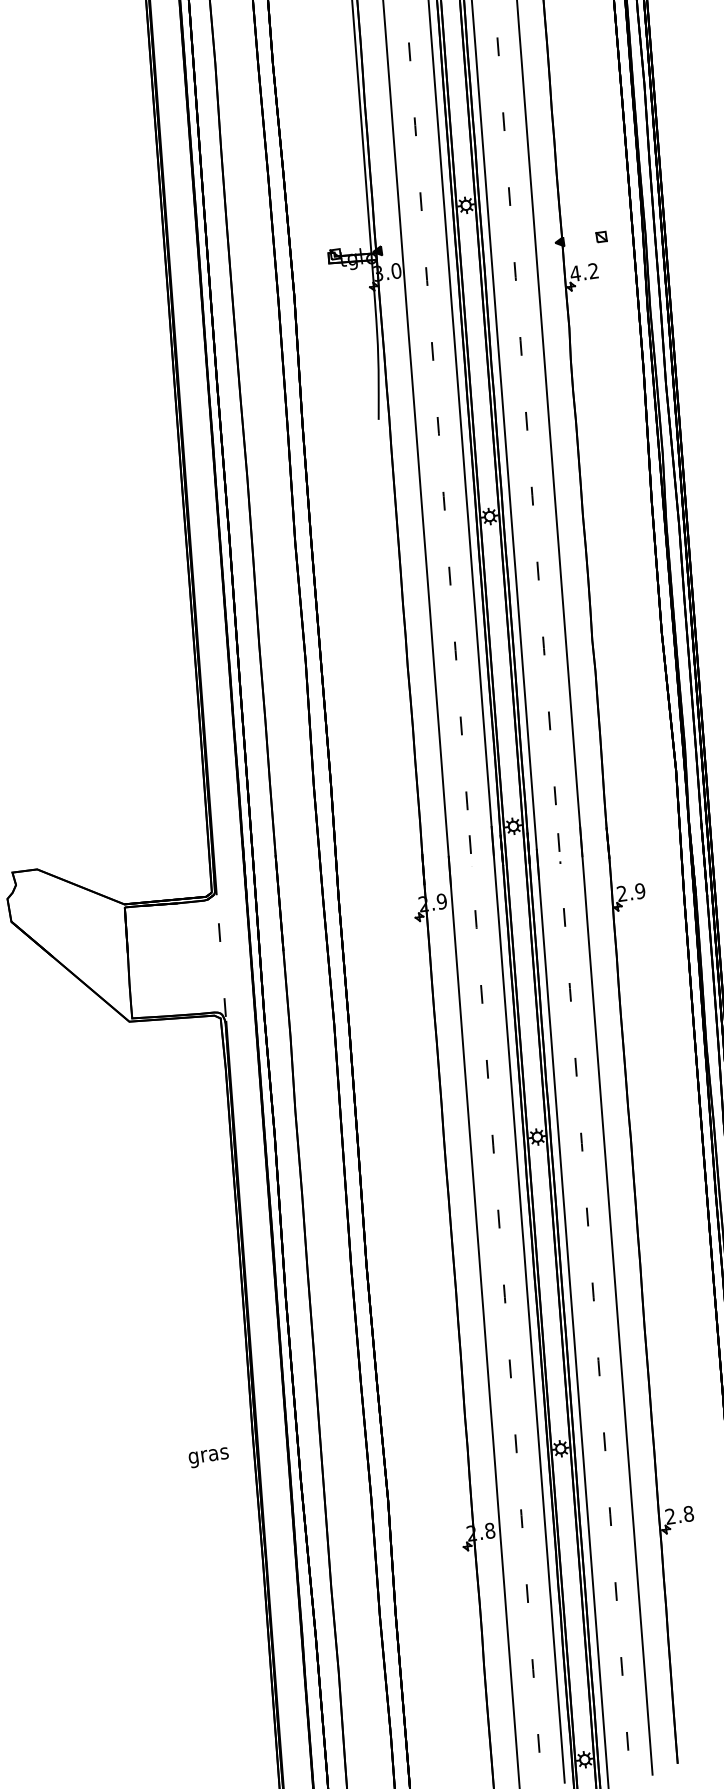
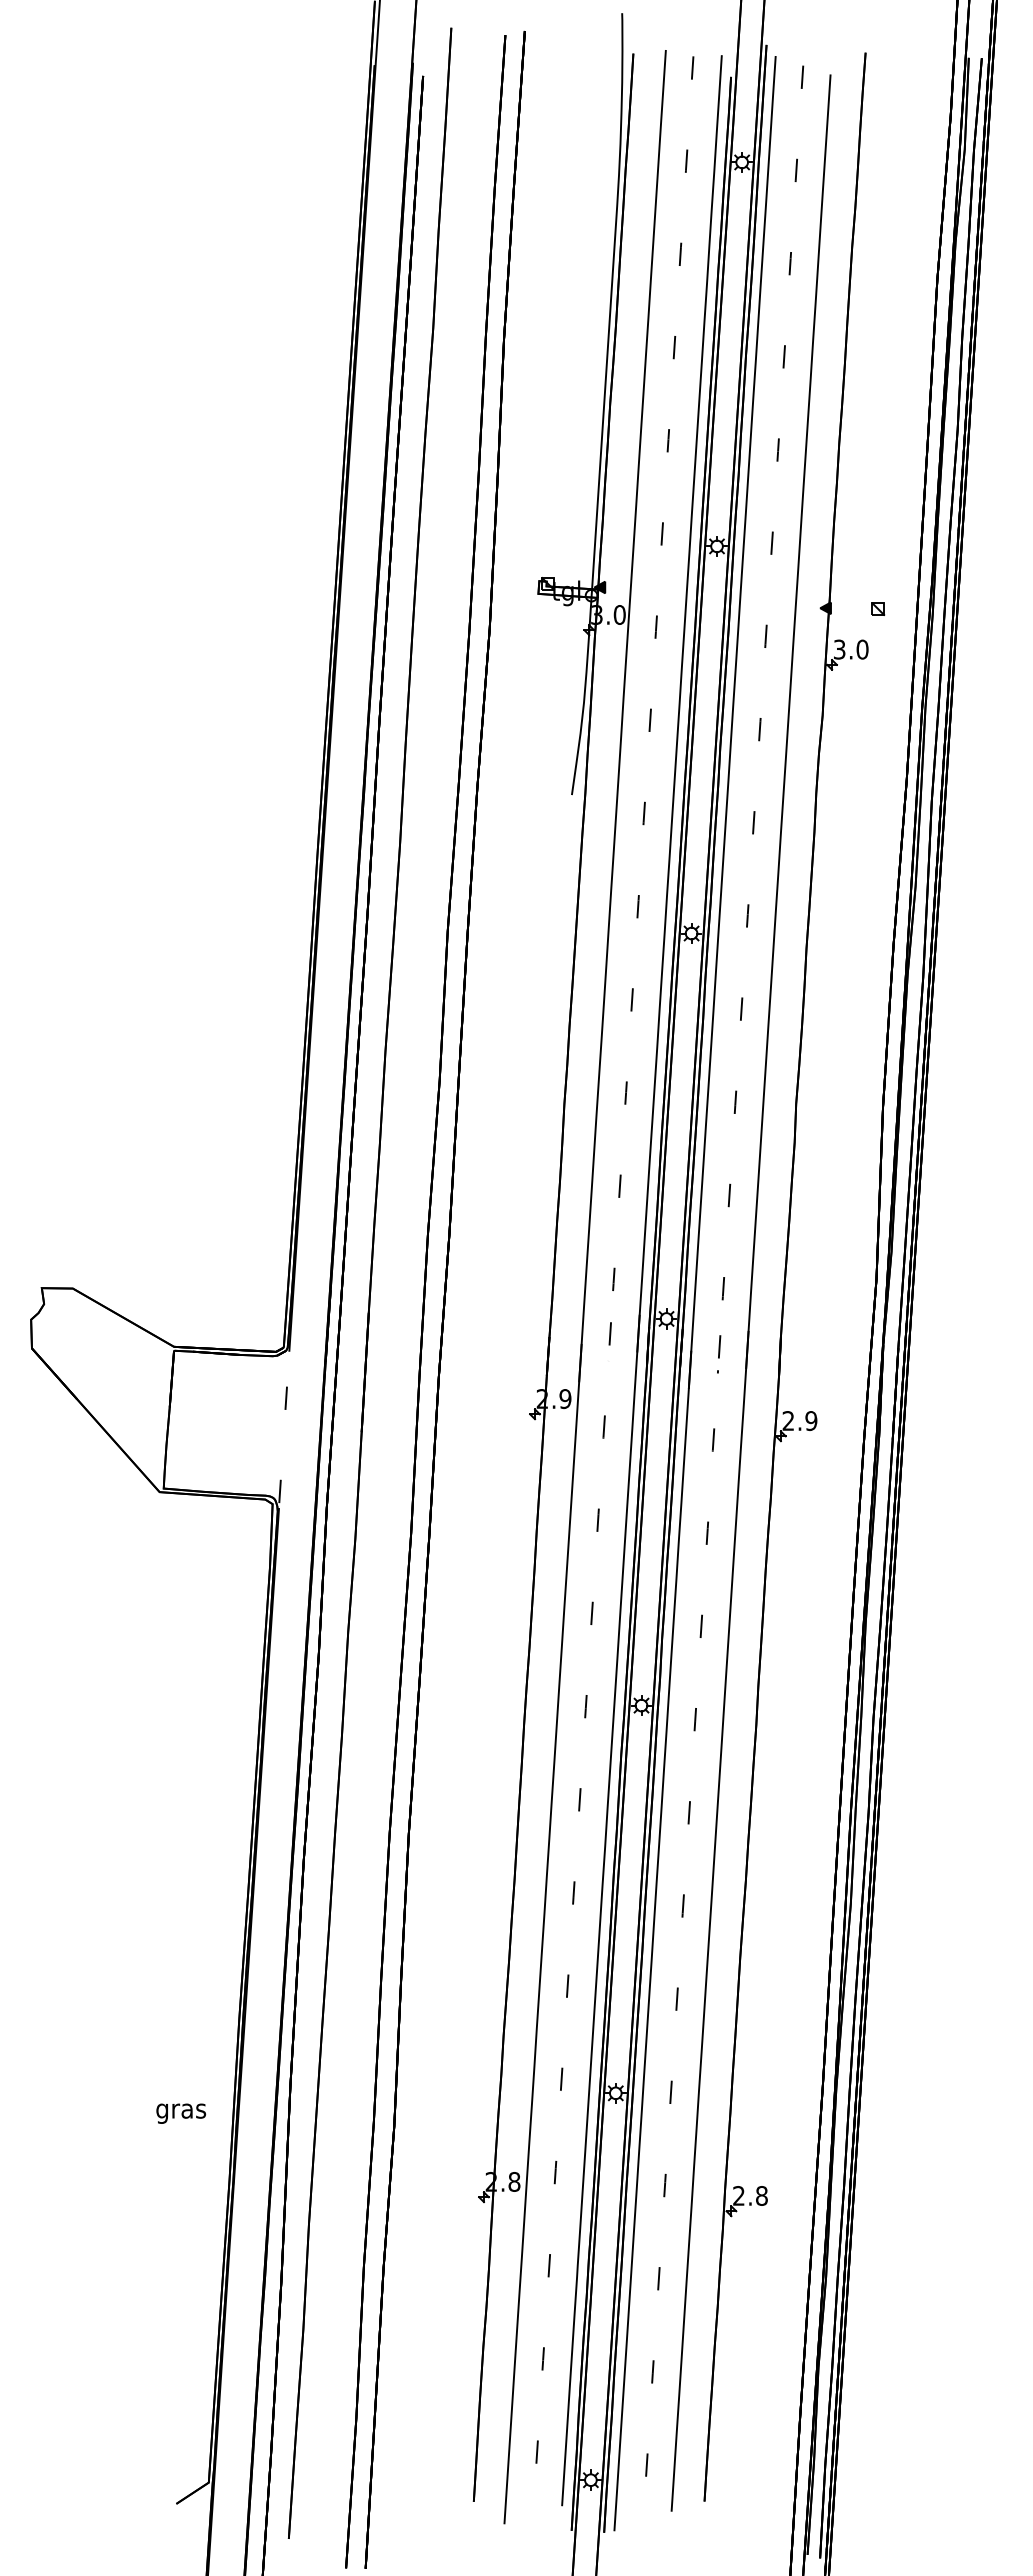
text: (584, 272) -> (850, 649), 4.2 -> 3.0
text: (209, 1457) -> (181, 2113), moved

